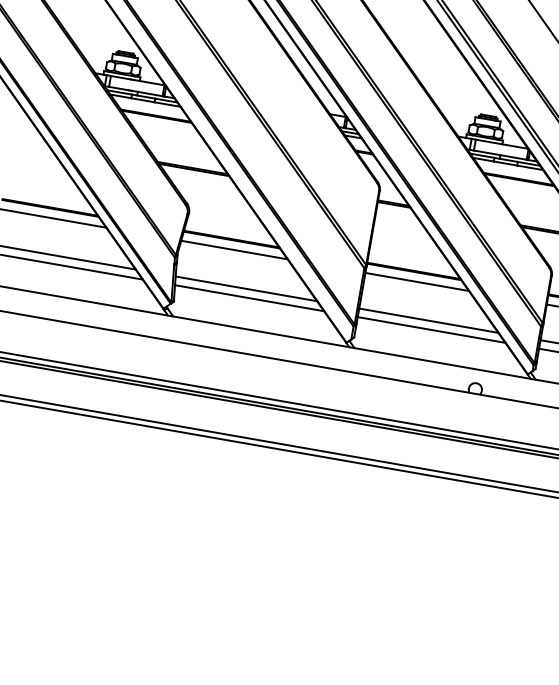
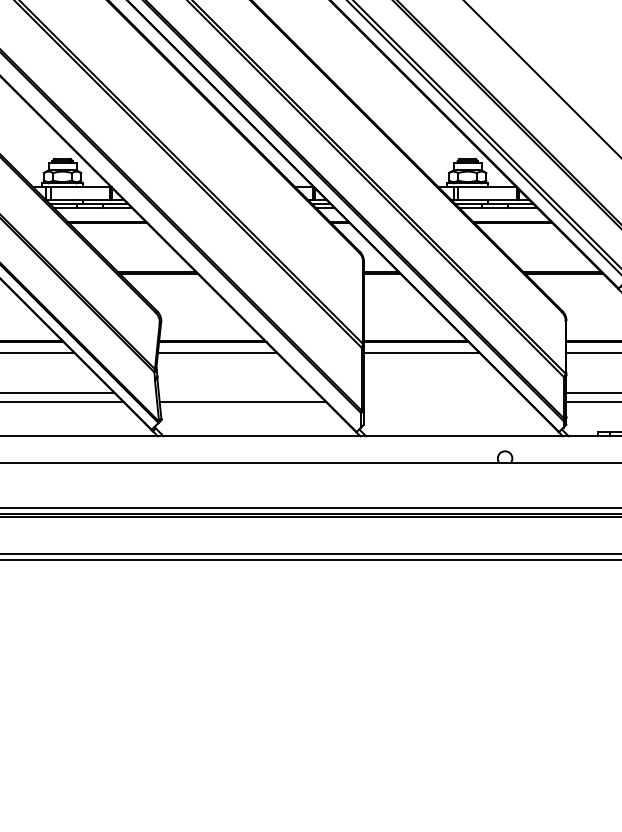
line: (246, 288) -> (237, 392), removed
line: (428, 320) -> (441, 392), removed
line: (430, 330) -> (445, 402), removed

